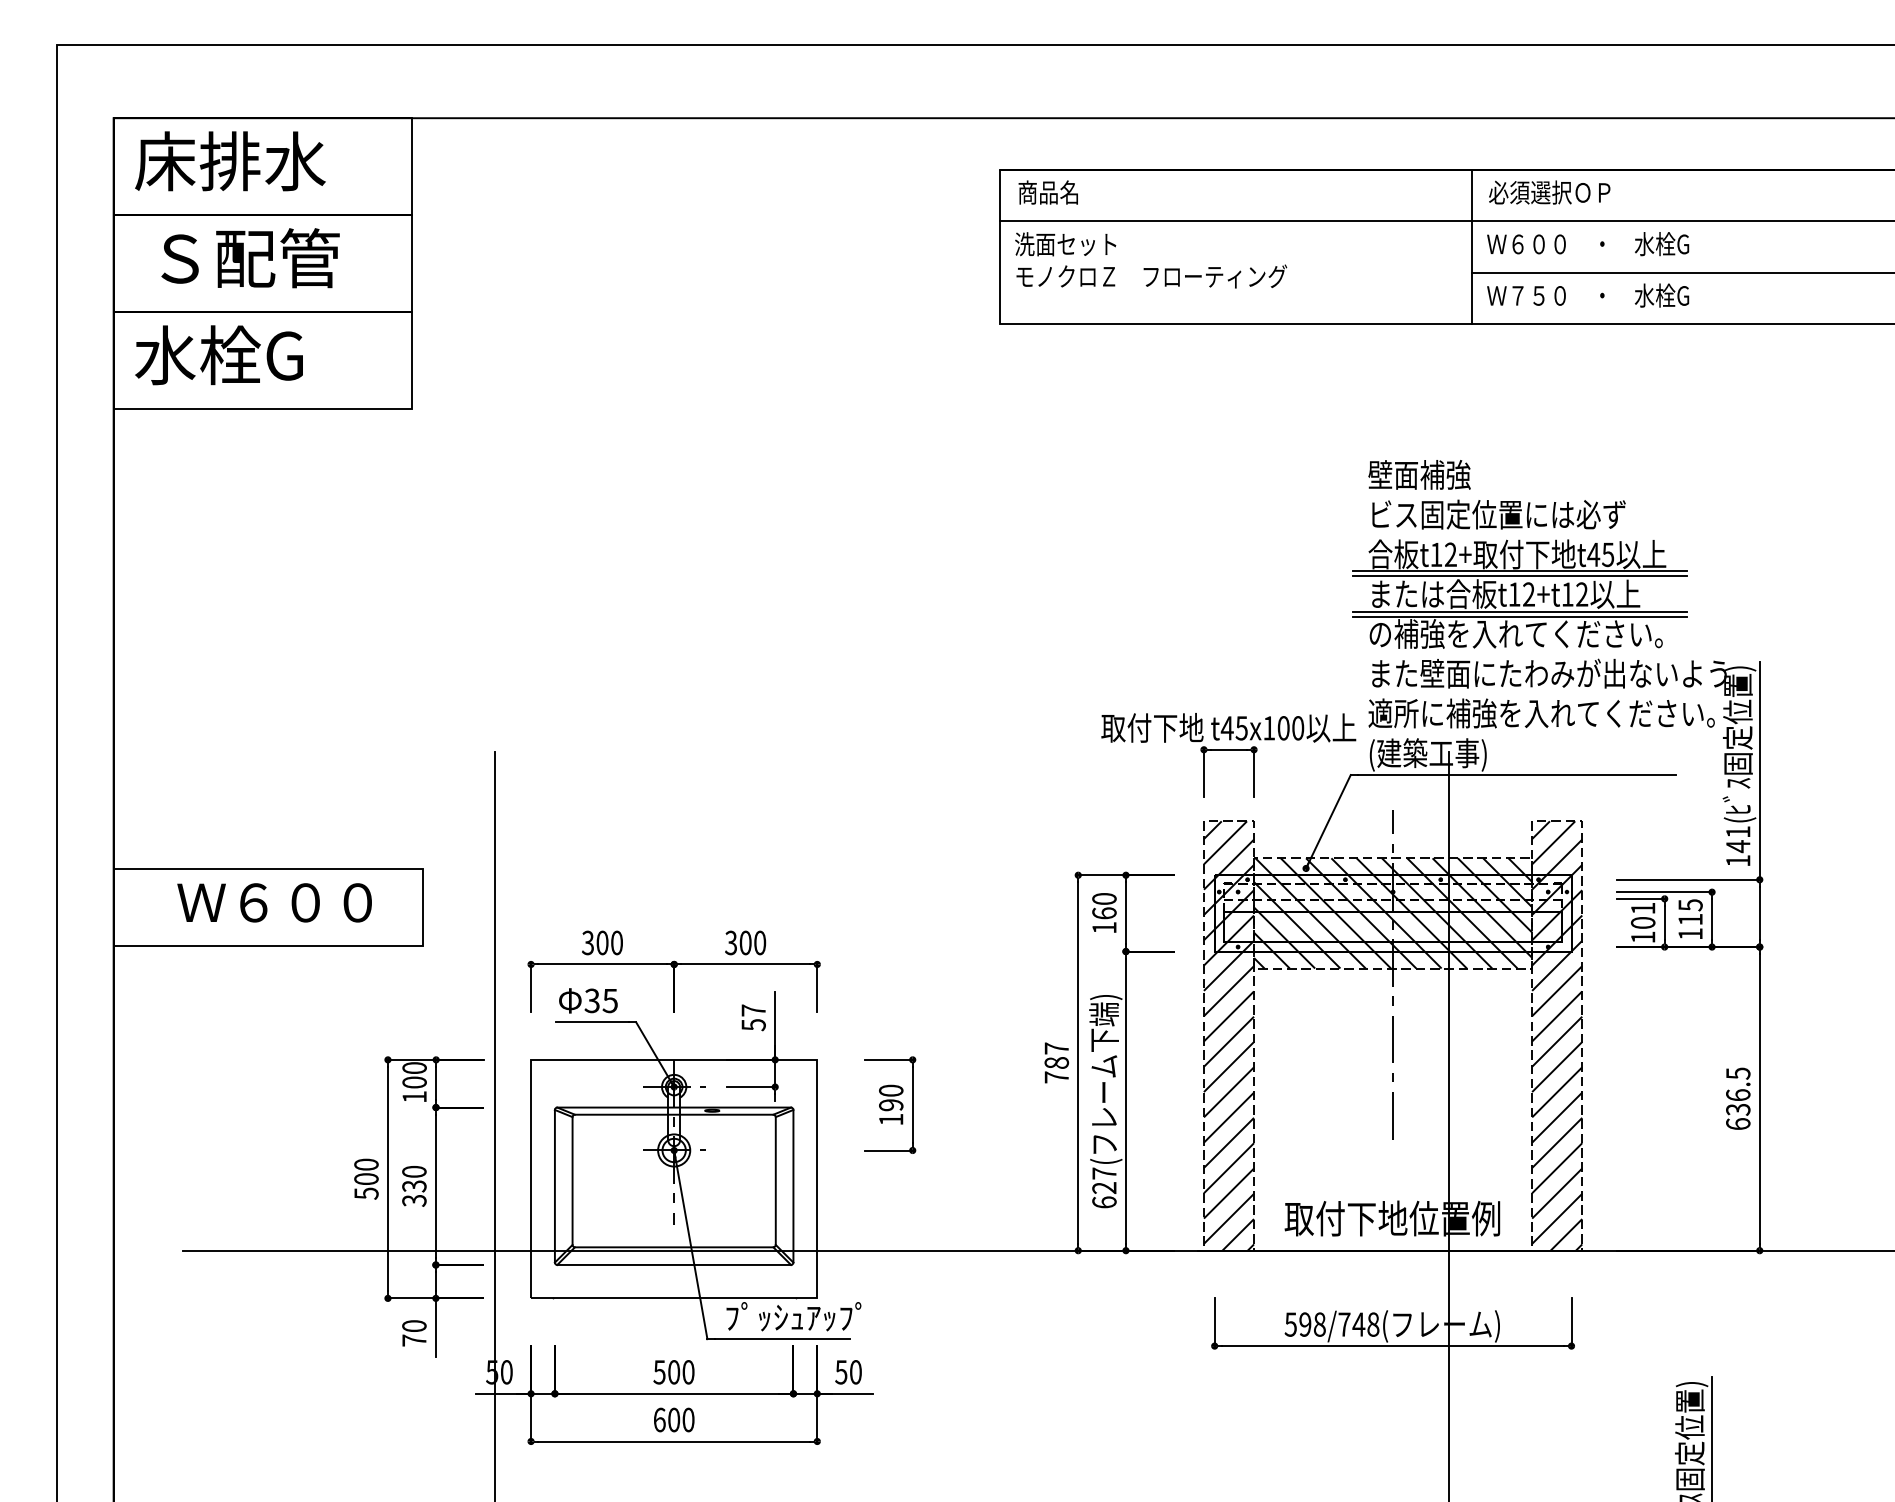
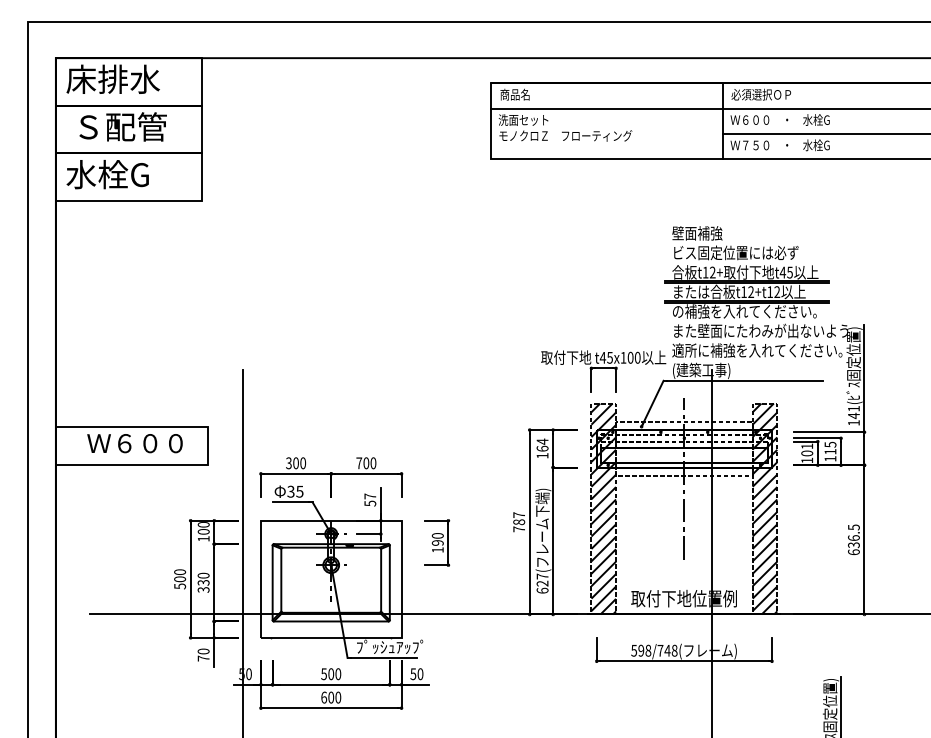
text: (1104, 898) -> (542, 441), 160 -> 164
hatch: (1393, 912) -> (684, 448), removed
text: (731, 943) -> (359, 463), 300 -> 700

